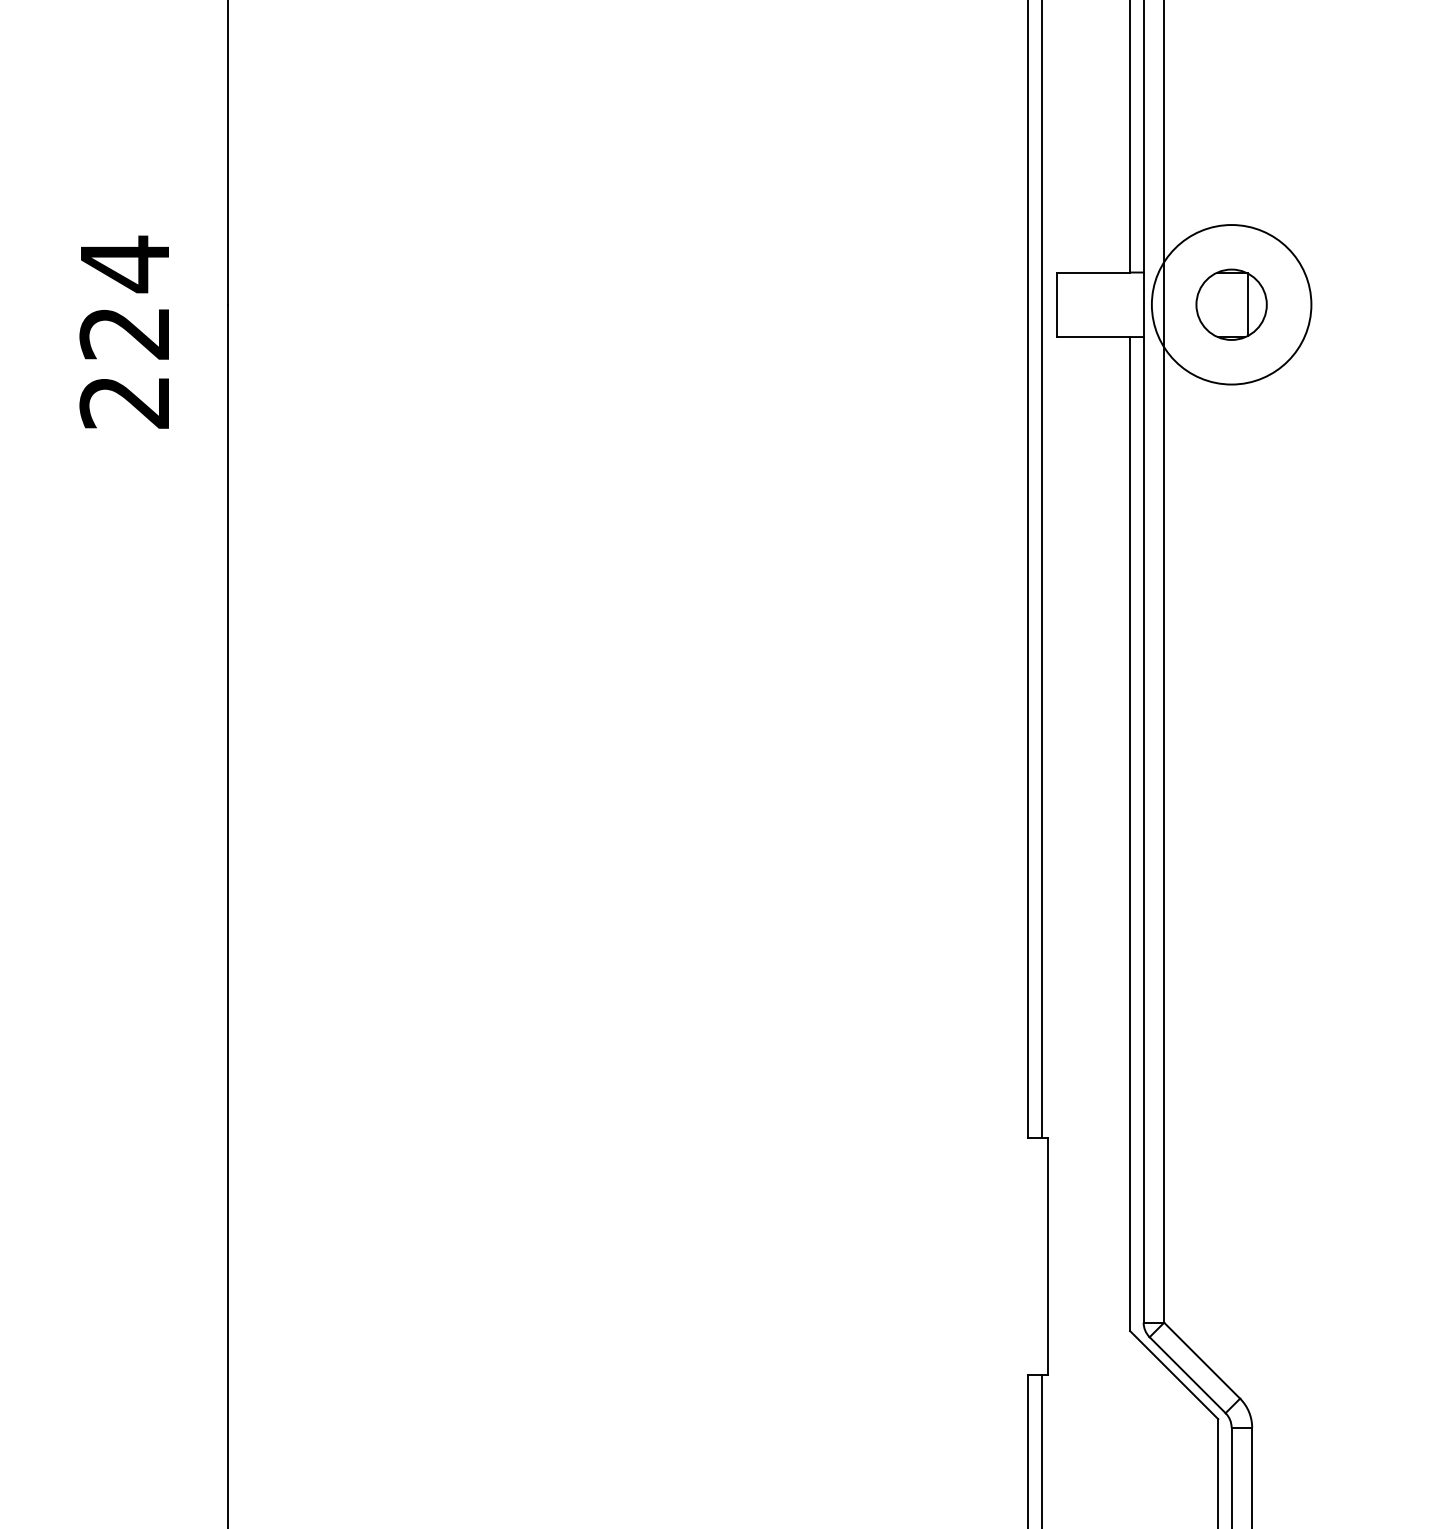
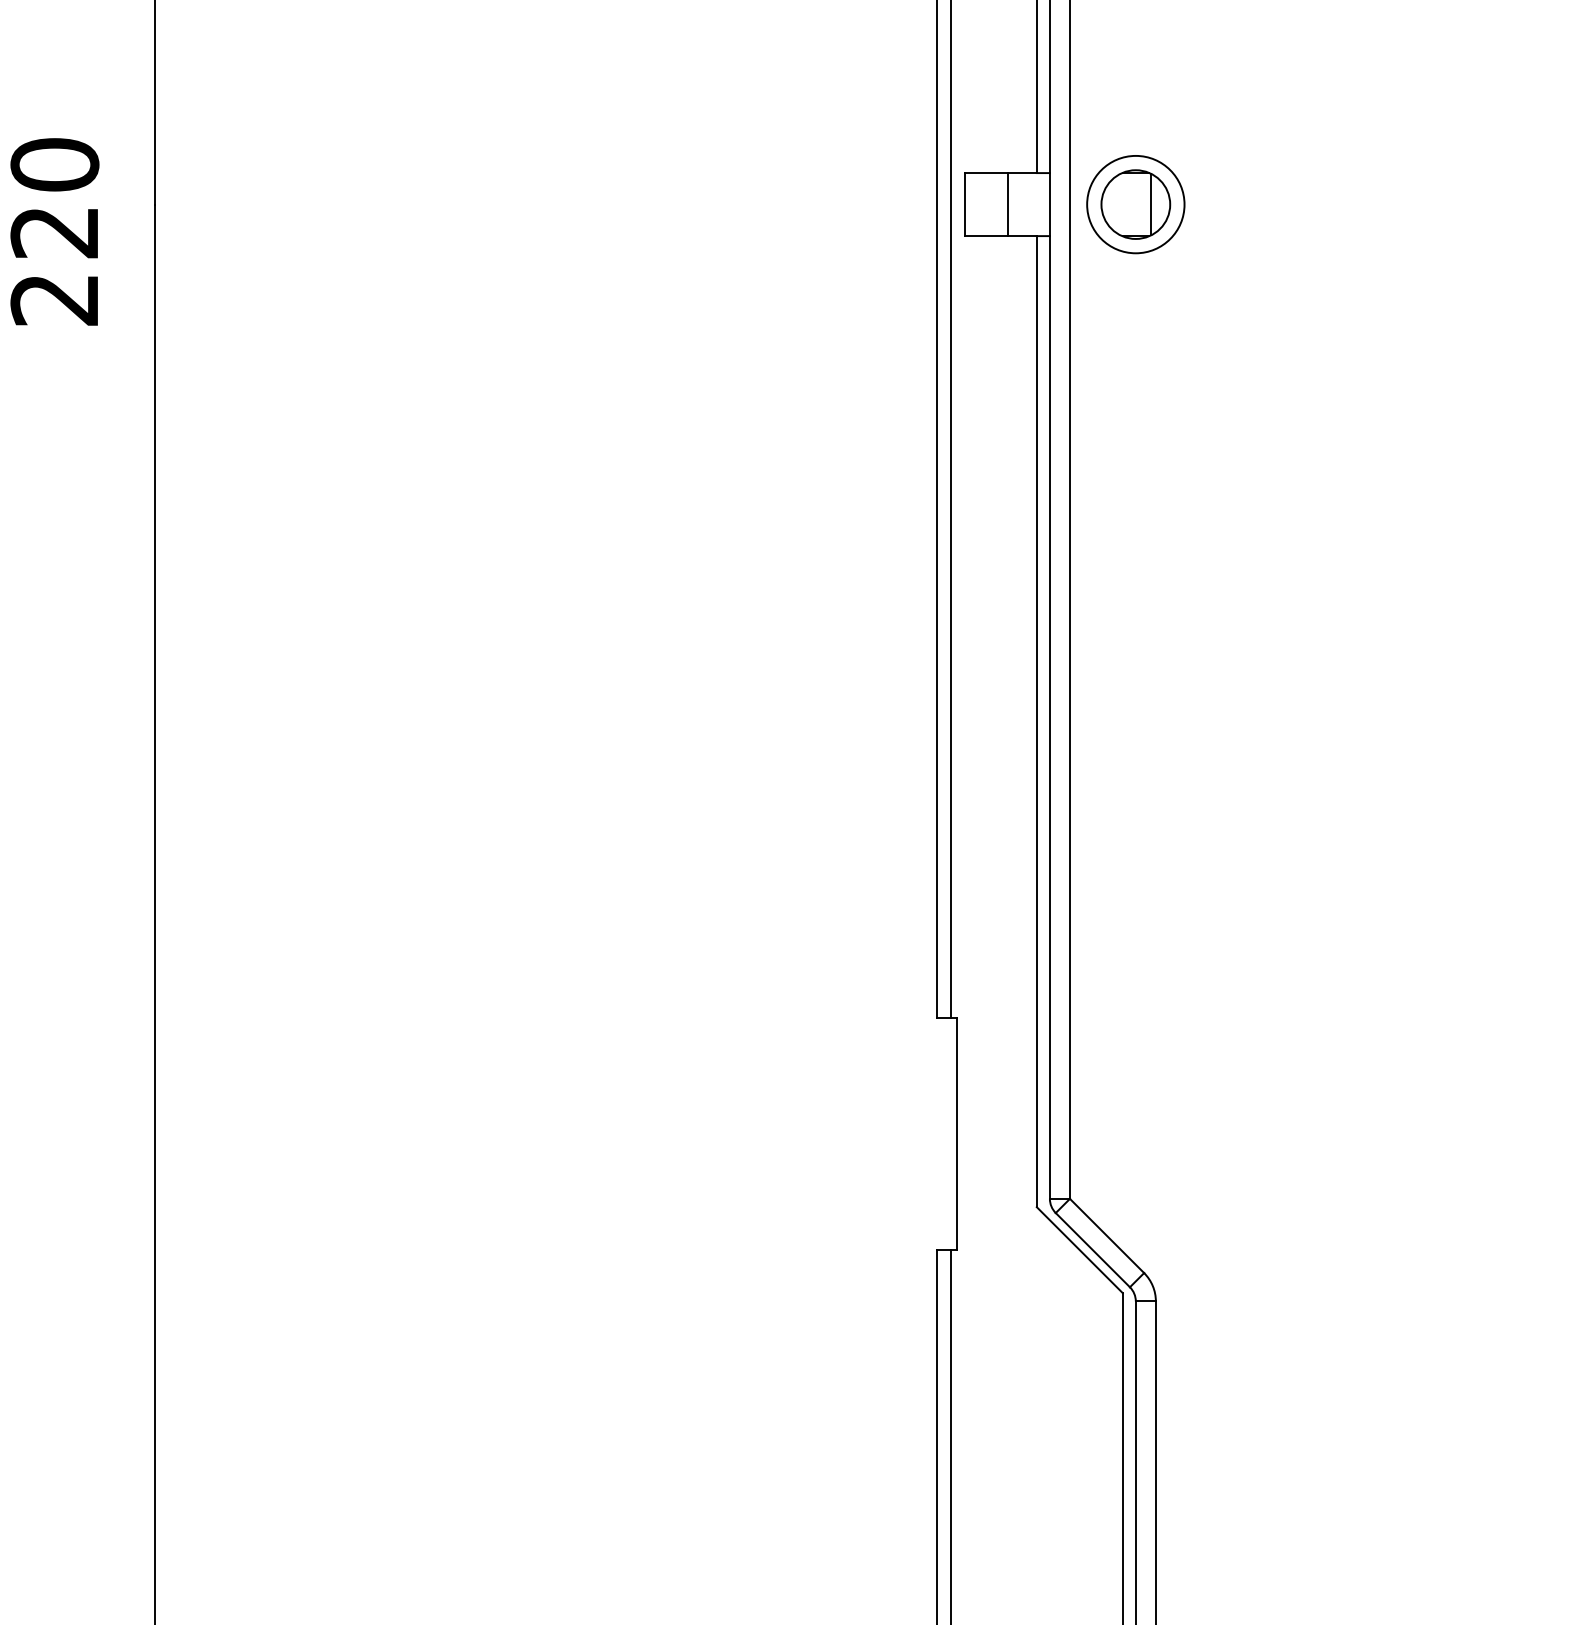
text: (124, 264) -> (54, 165), 224 -> 220
line: (1101, 304) -> (1008, 204), added
circle: (1231, 304) -> (1135, 204), size x0.62

